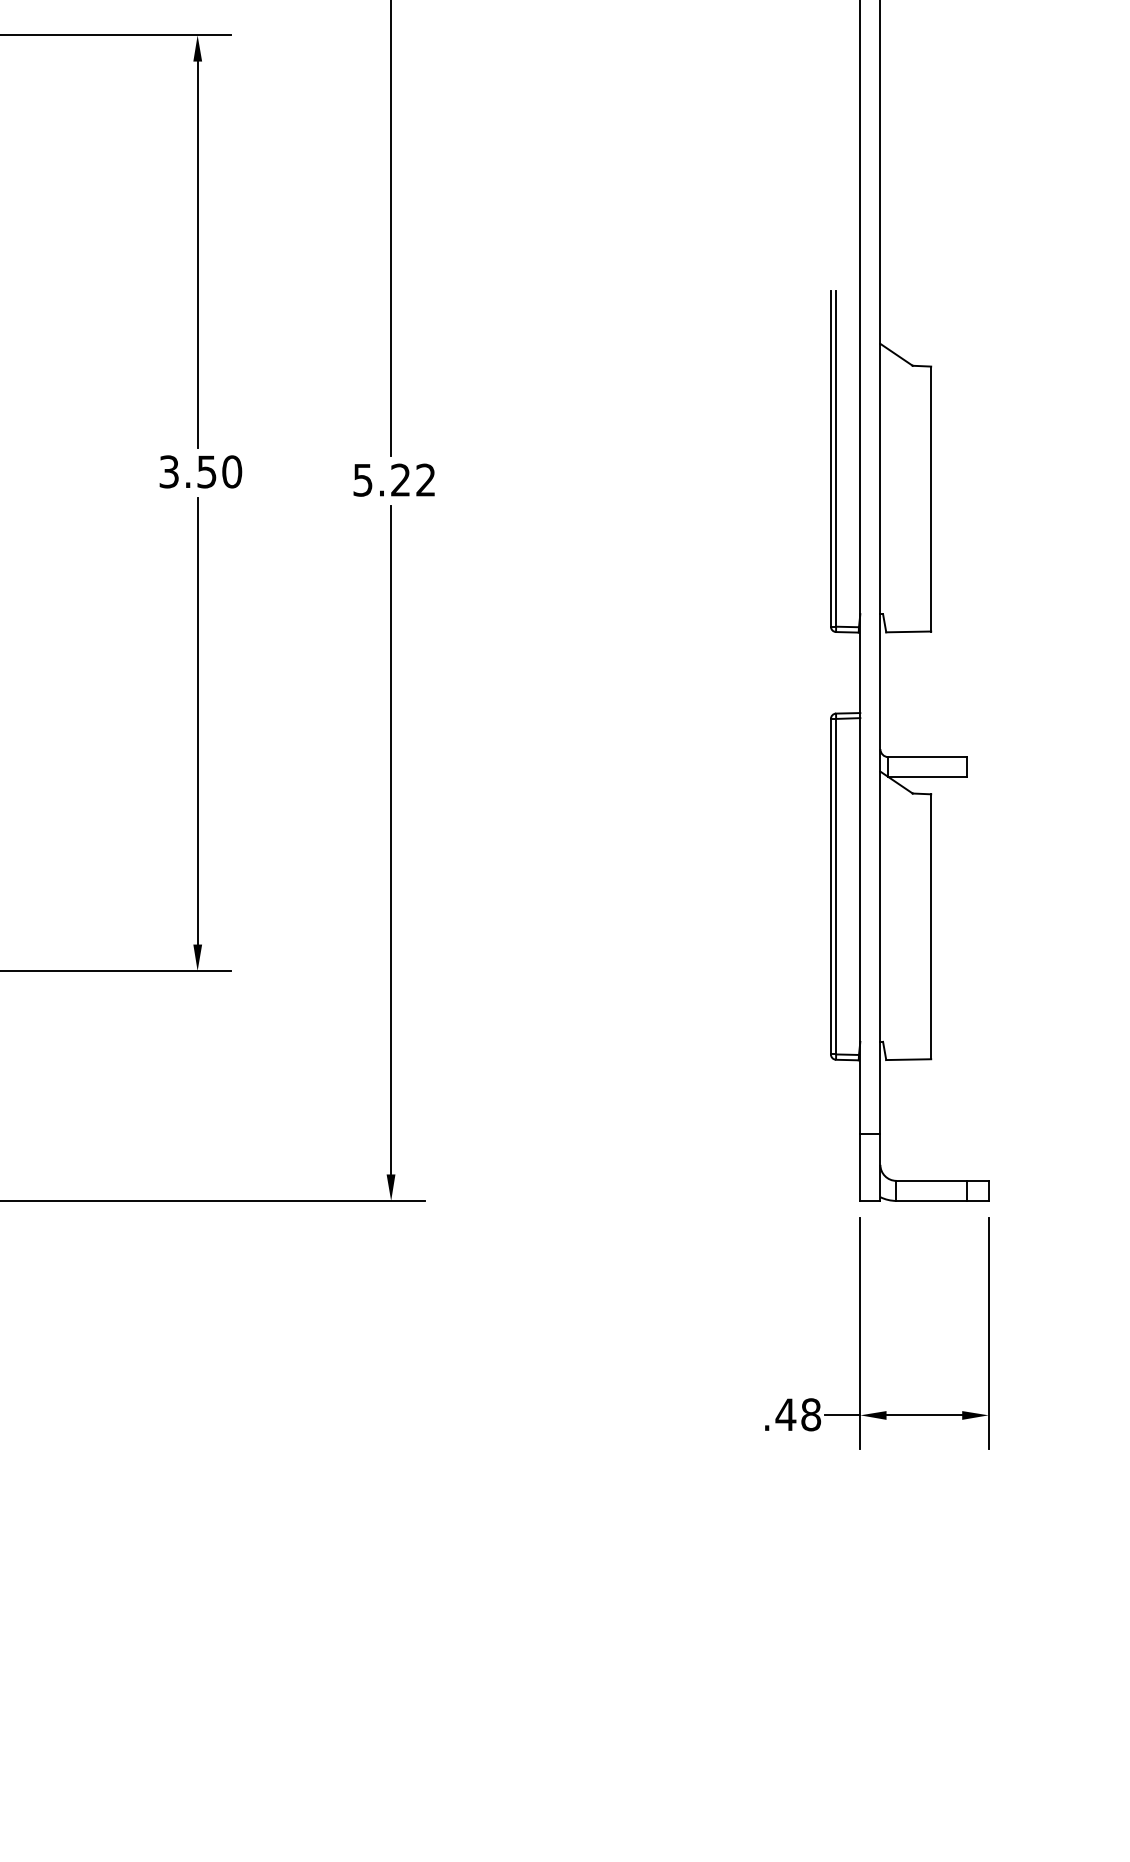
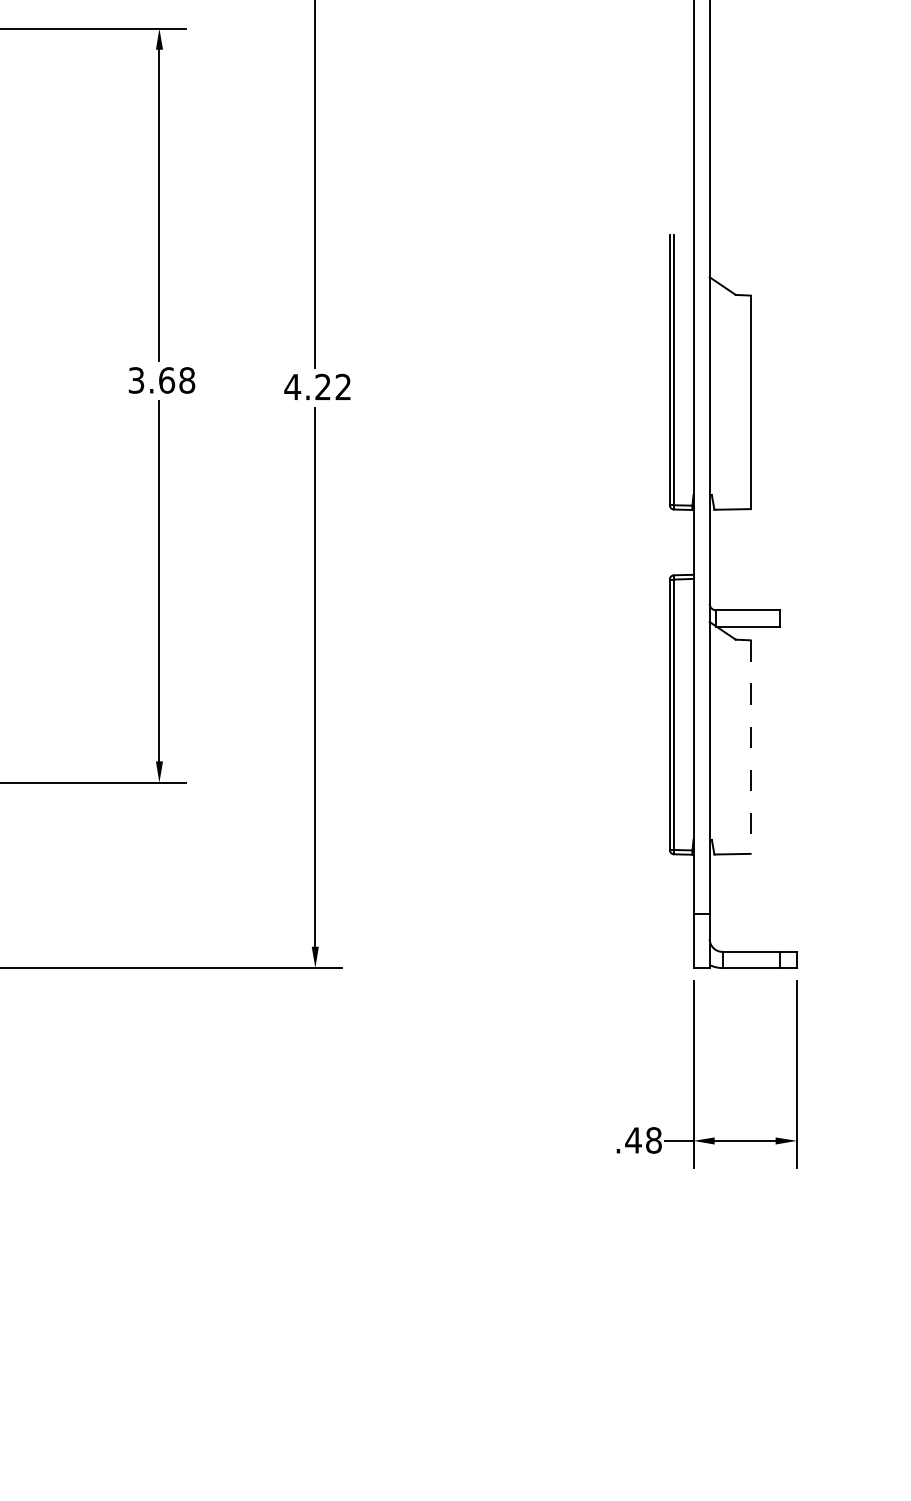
text: (219, 471) -> (177, 380), 3.50 -> 3.68
text: (362, 480) -> (292, 387), 5.22 -> 4.22
line: (931, 927) -> (750, 747), solid -> dashed

